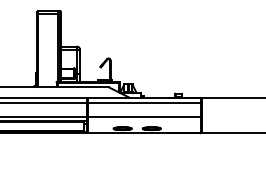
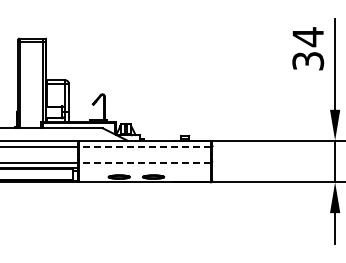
line: (144, 102) -> (144, 146), solid -> dashed
line: (144, 116) -> (144, 162), solid -> dashed

